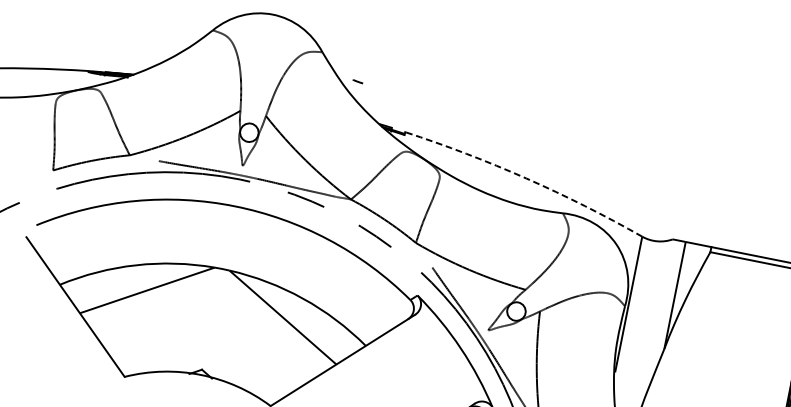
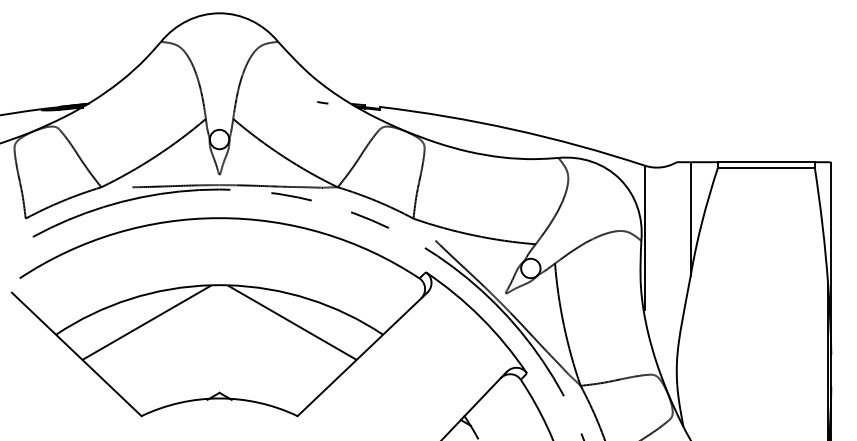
curve: (357, 81) -> (322, 102), moved
arc: (526, 178) -> (513, 129), dashed -> solid

